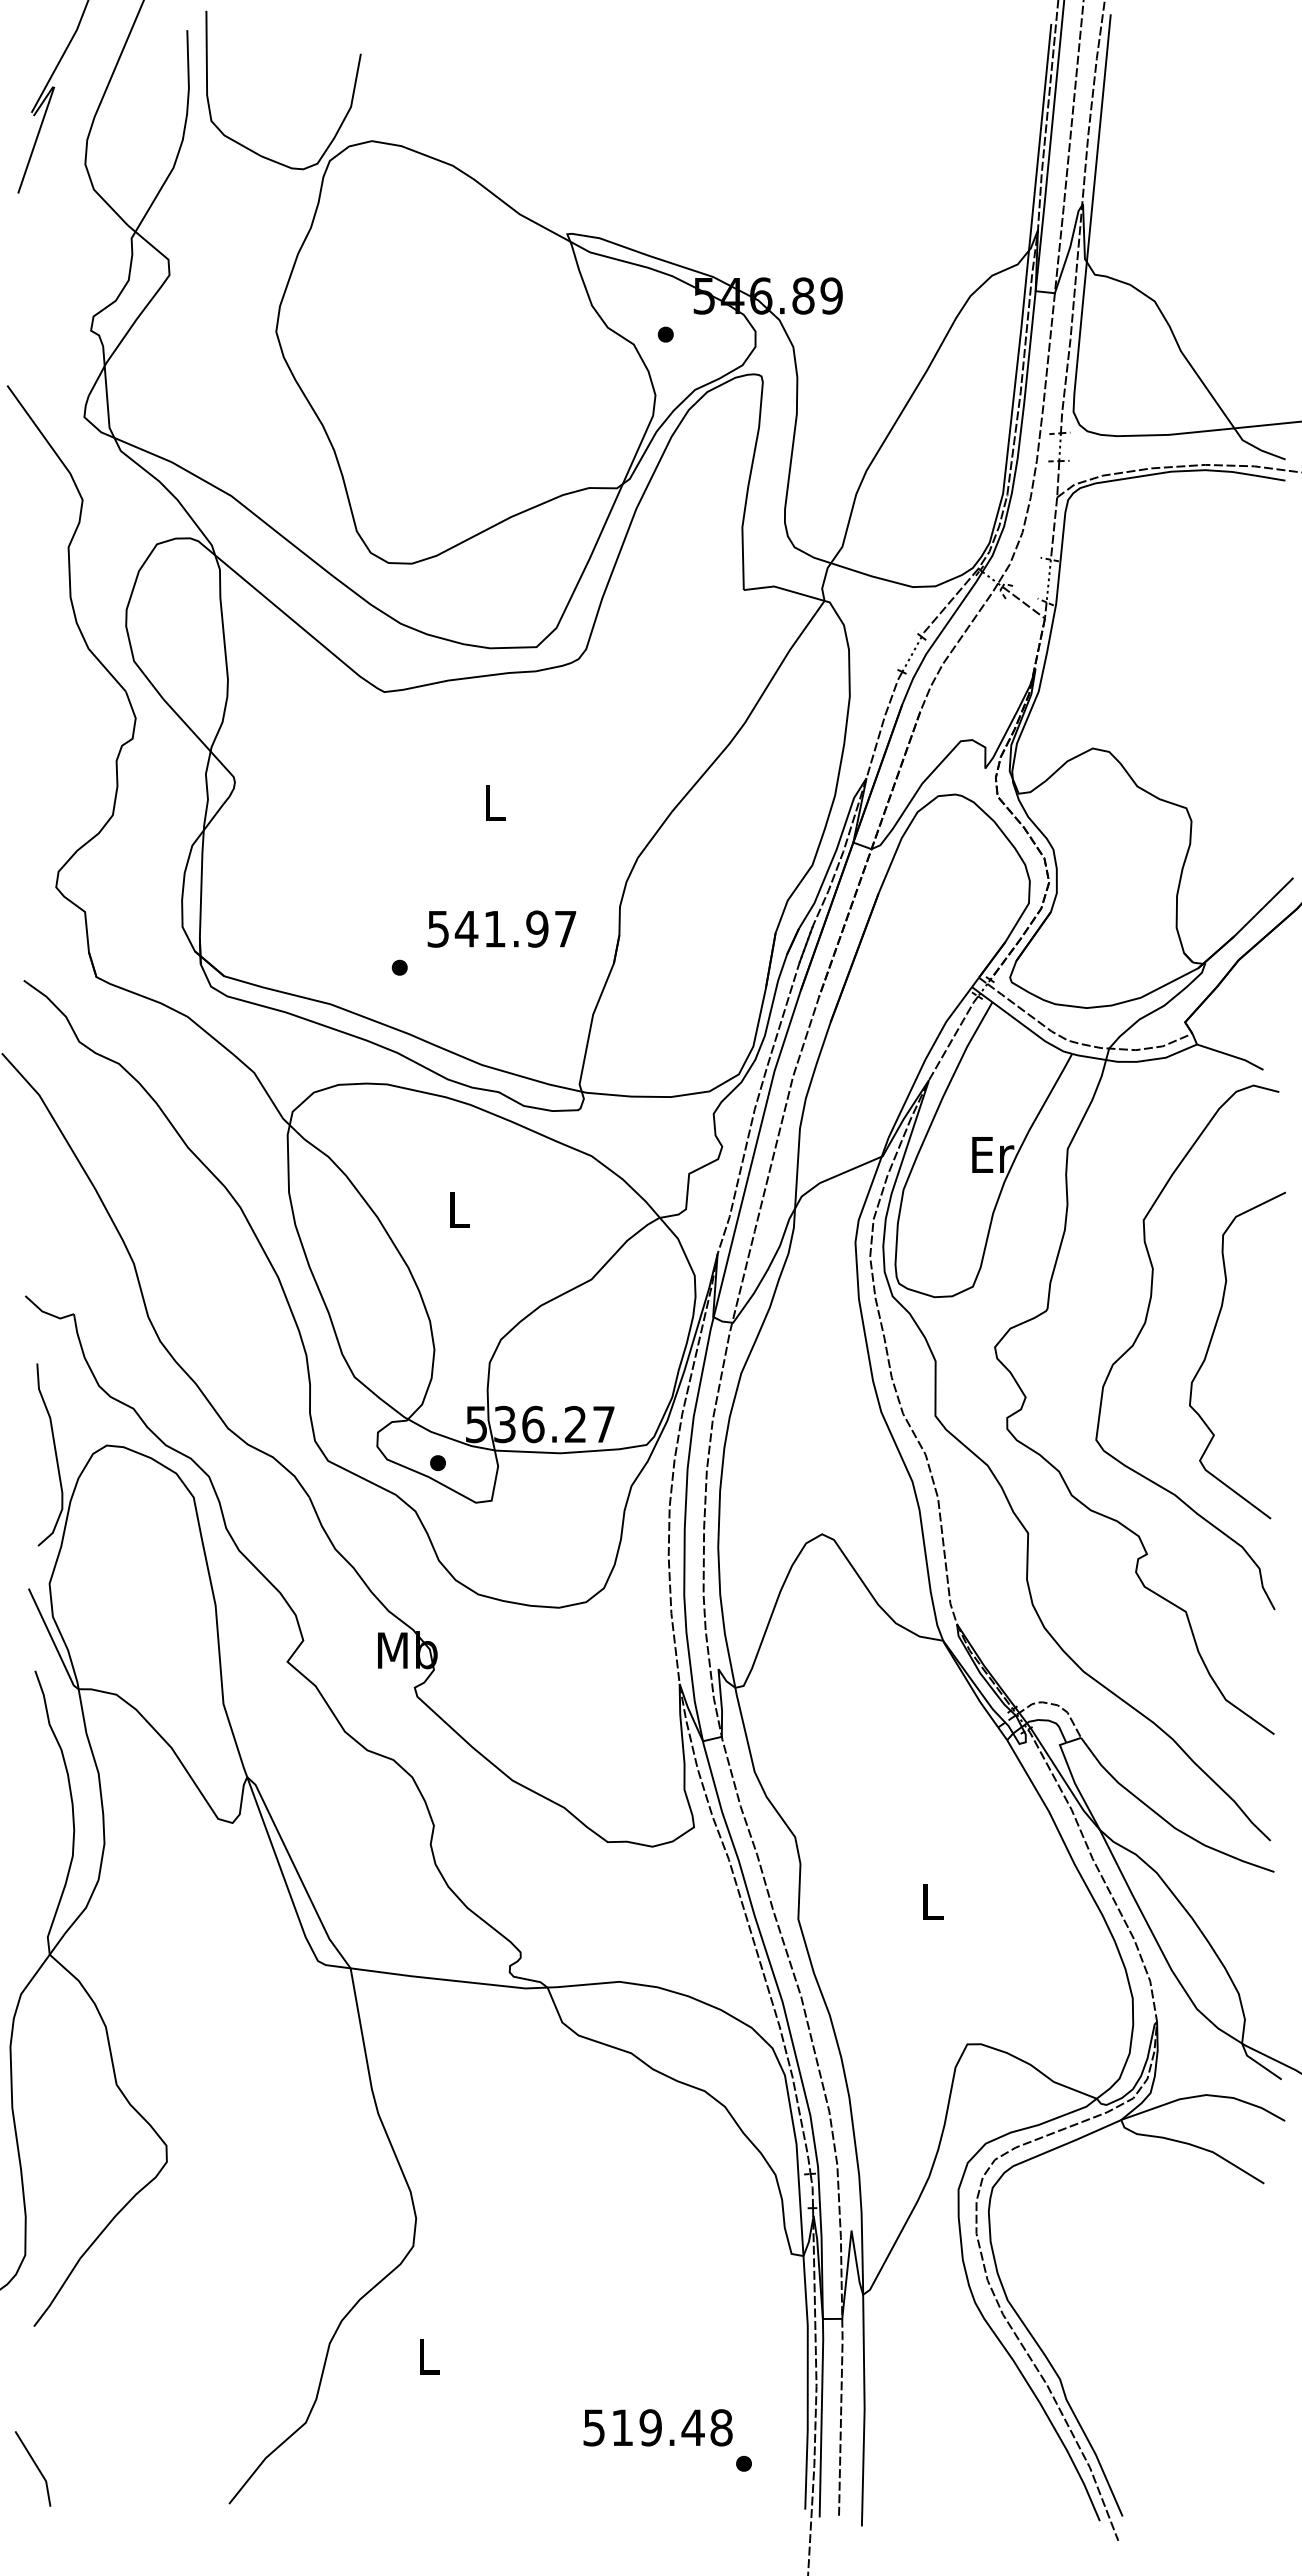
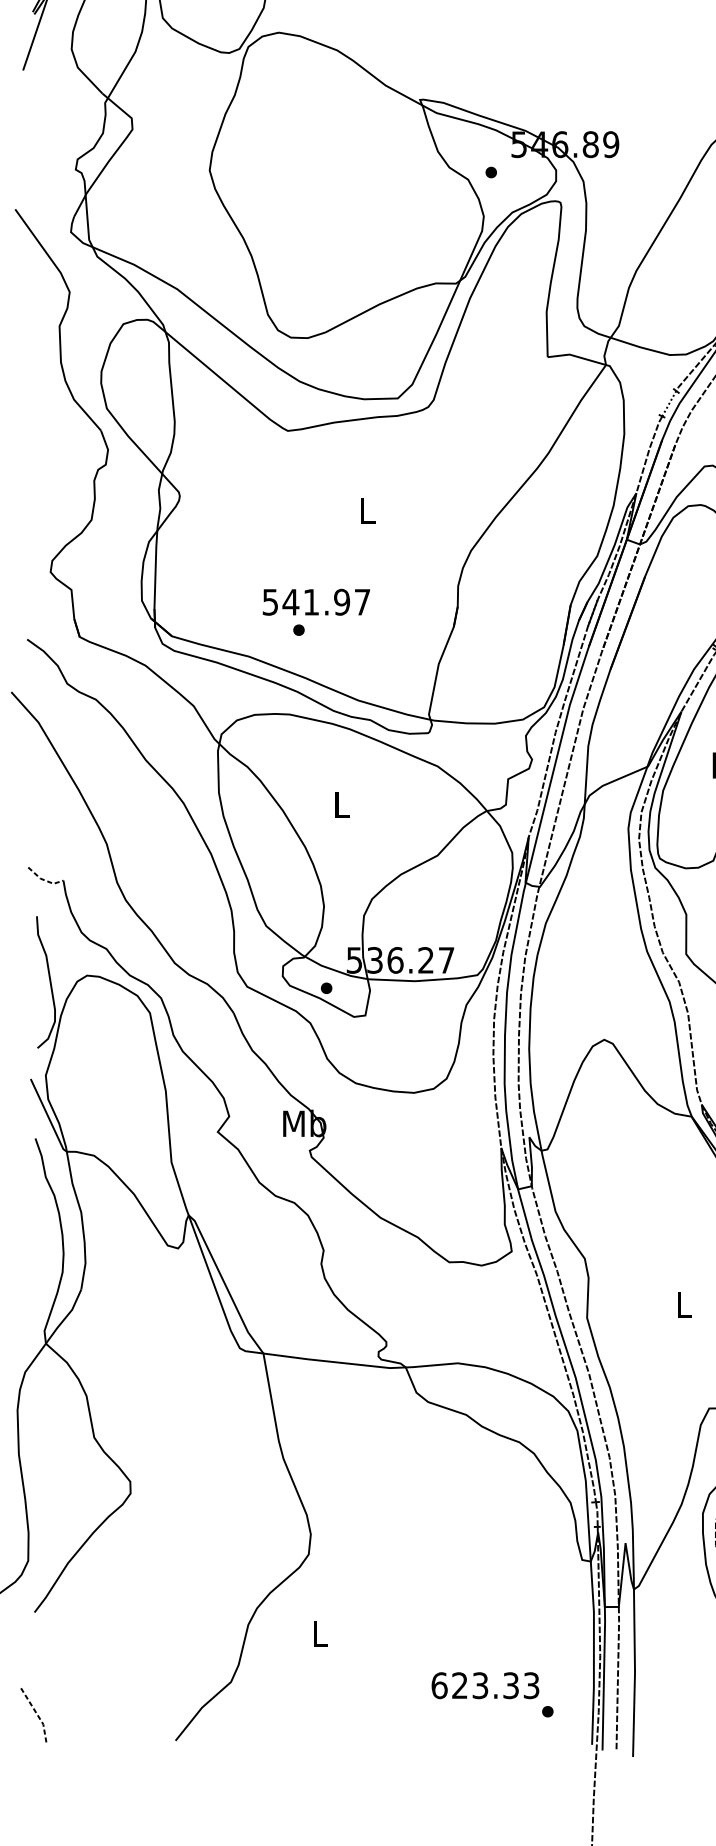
text: (501, 928) -> (316, 601), moved
line: (47, 1313) -> (44, 880), solid -> dashed
text: (657, 2427) -> (485, 1685), 519.48 -> 623.33
line: (37, 2467) -> (37, 1714), solid -> dashed

